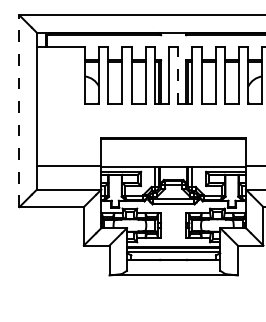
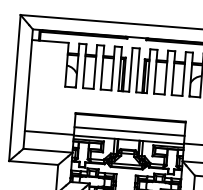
line: (178, 75) -> (138, 70), dashed -> solid
line: (19, 111) -> (14, 88), dashed -> solid
line: (173, 156) -> (129, 131), added

